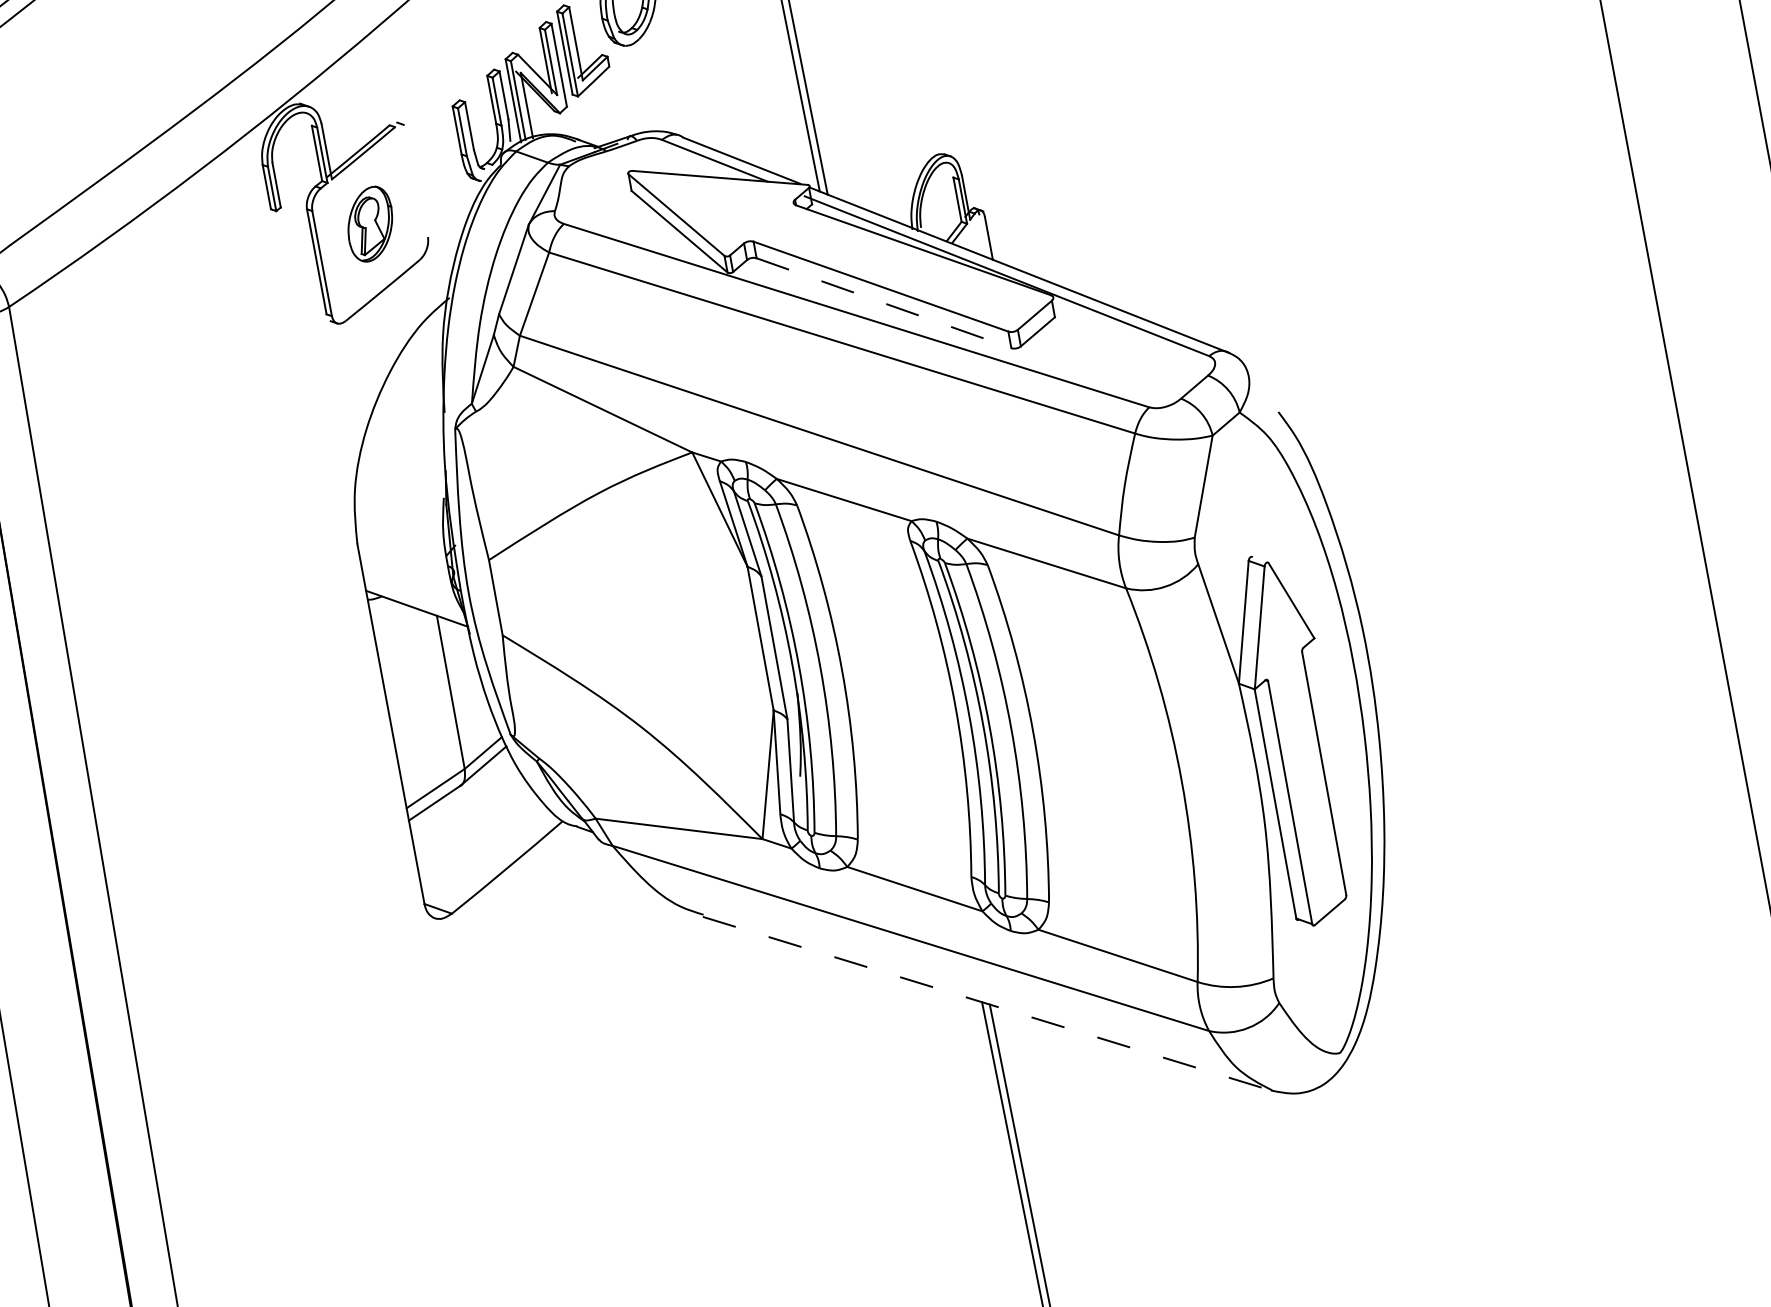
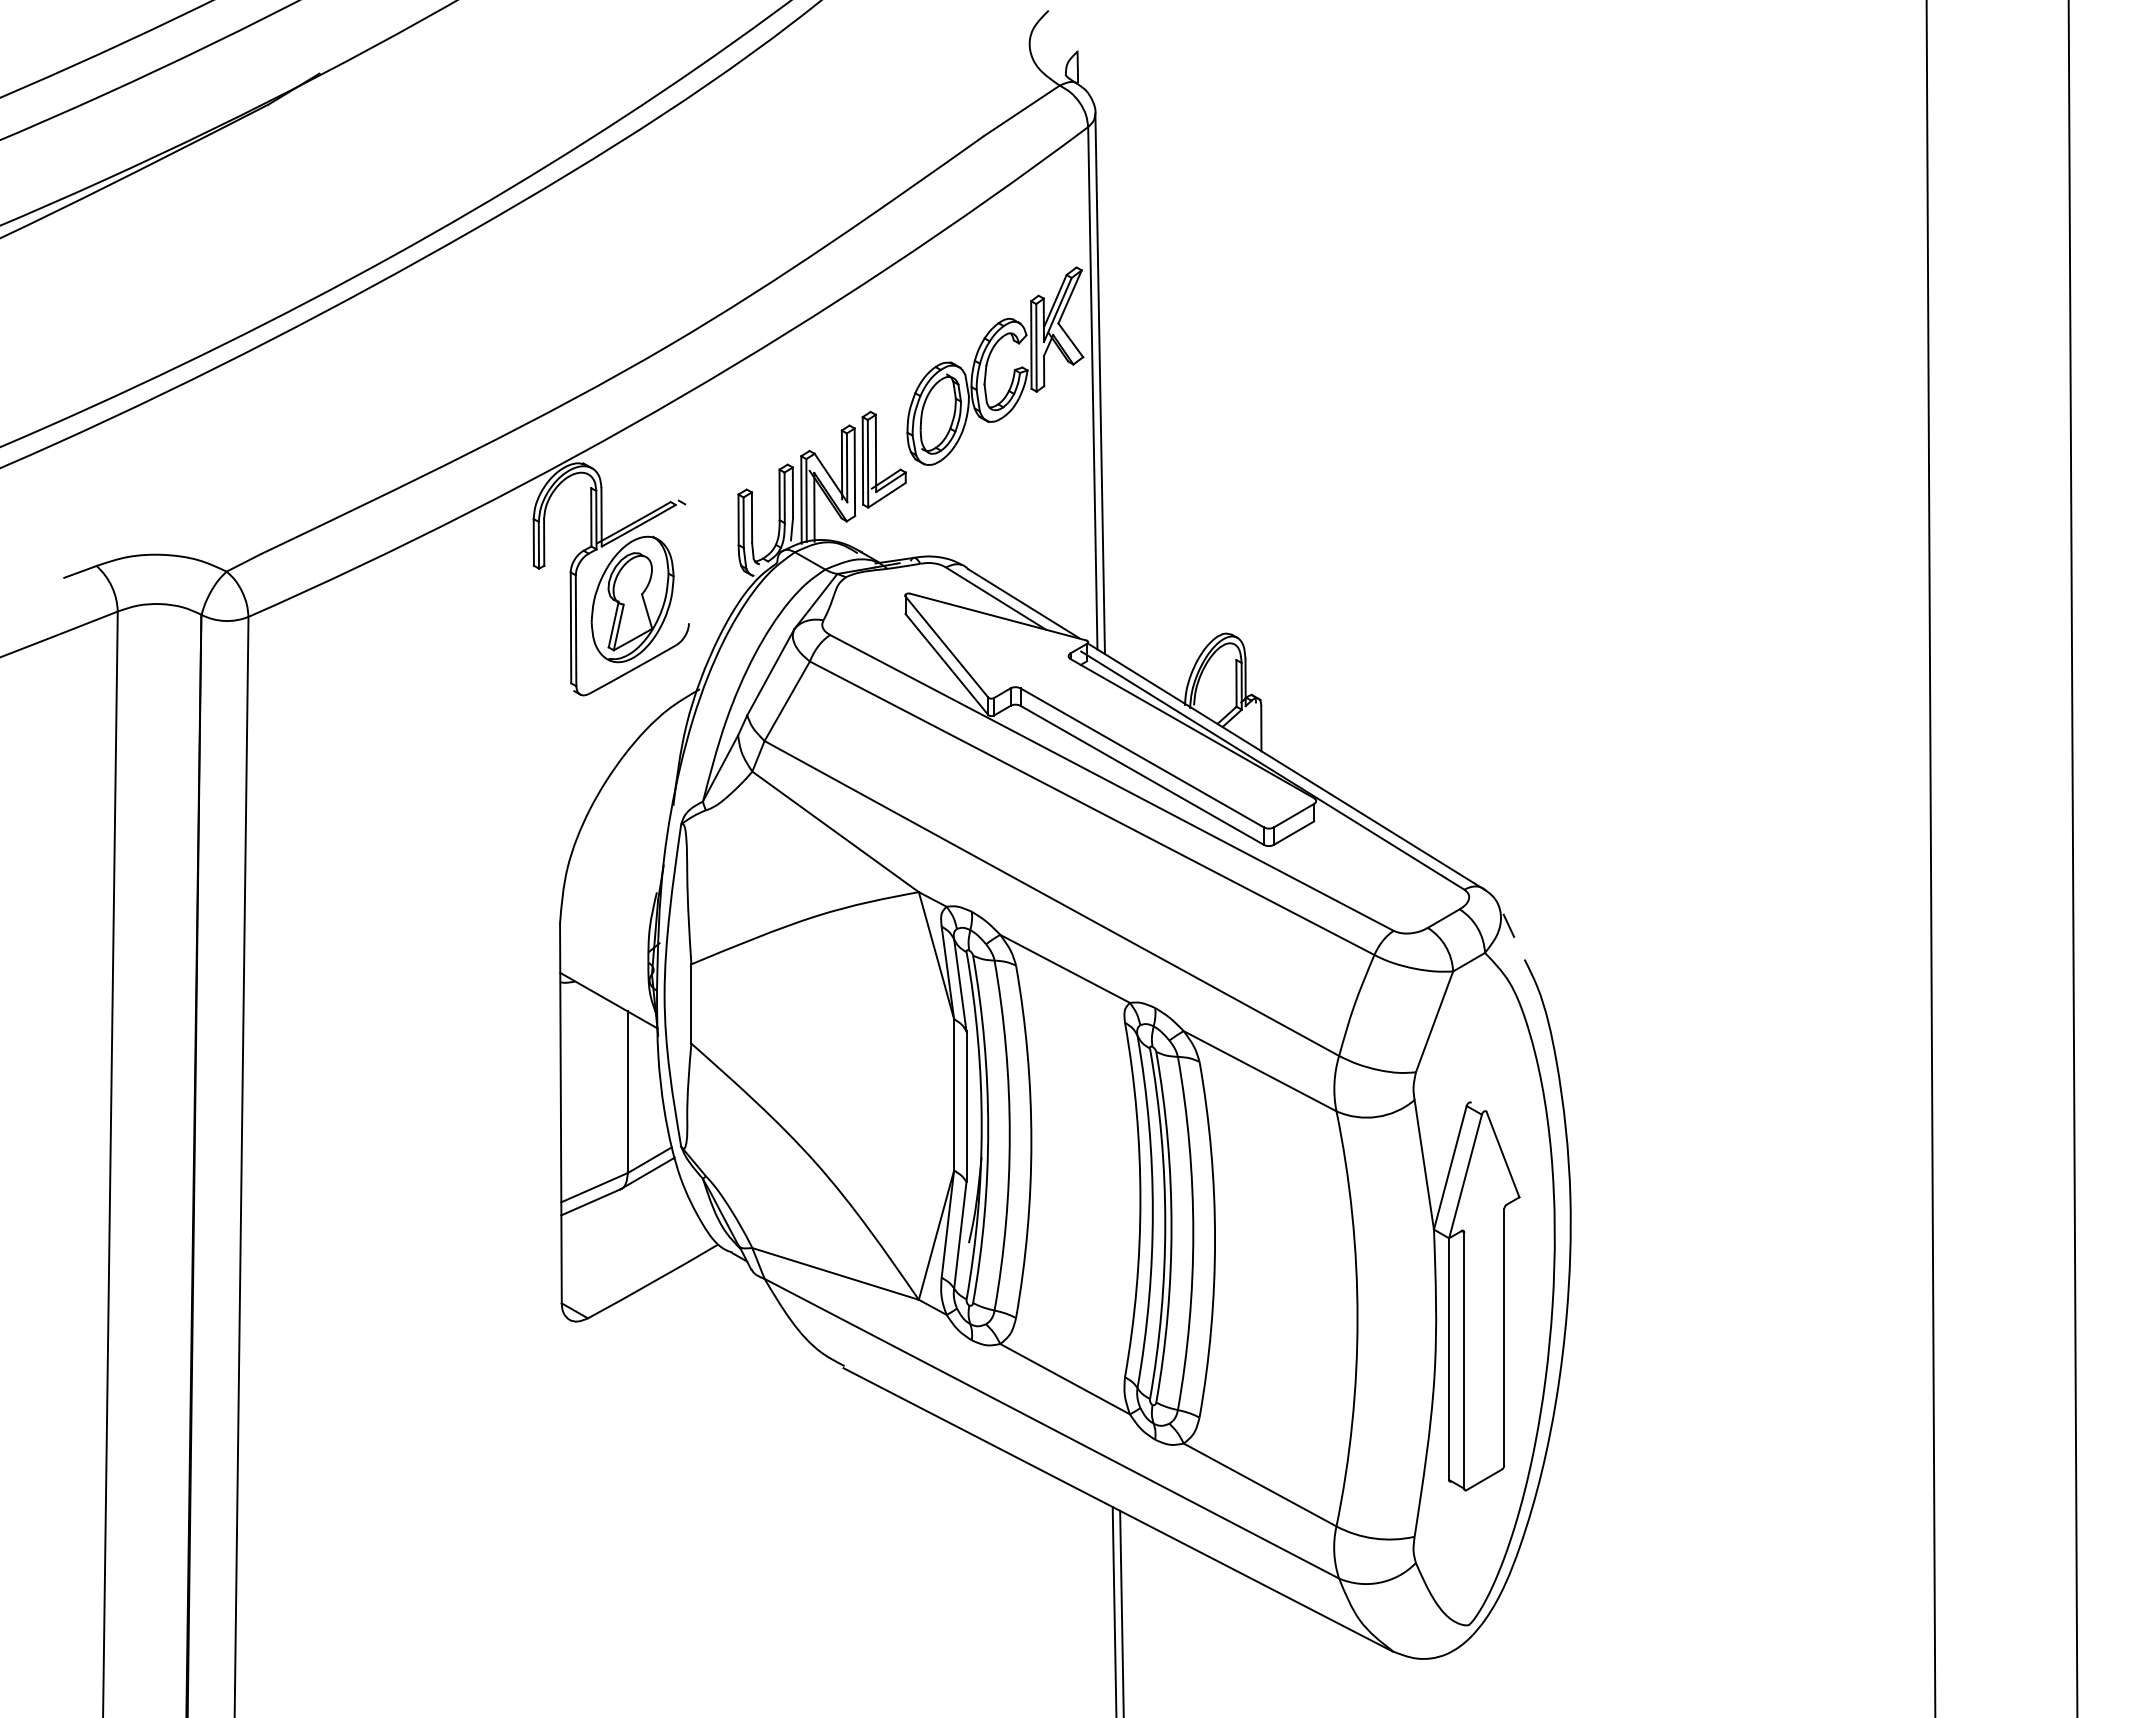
part: (370, 224) -> (632, 599), size x1.67
line: (884, 303) -> (1142, 775), dashed -> solid
line: (1257, 382) -> (1508, 925), added
line: (988, 1004) -> (1118, 1510), dashed -> solid

